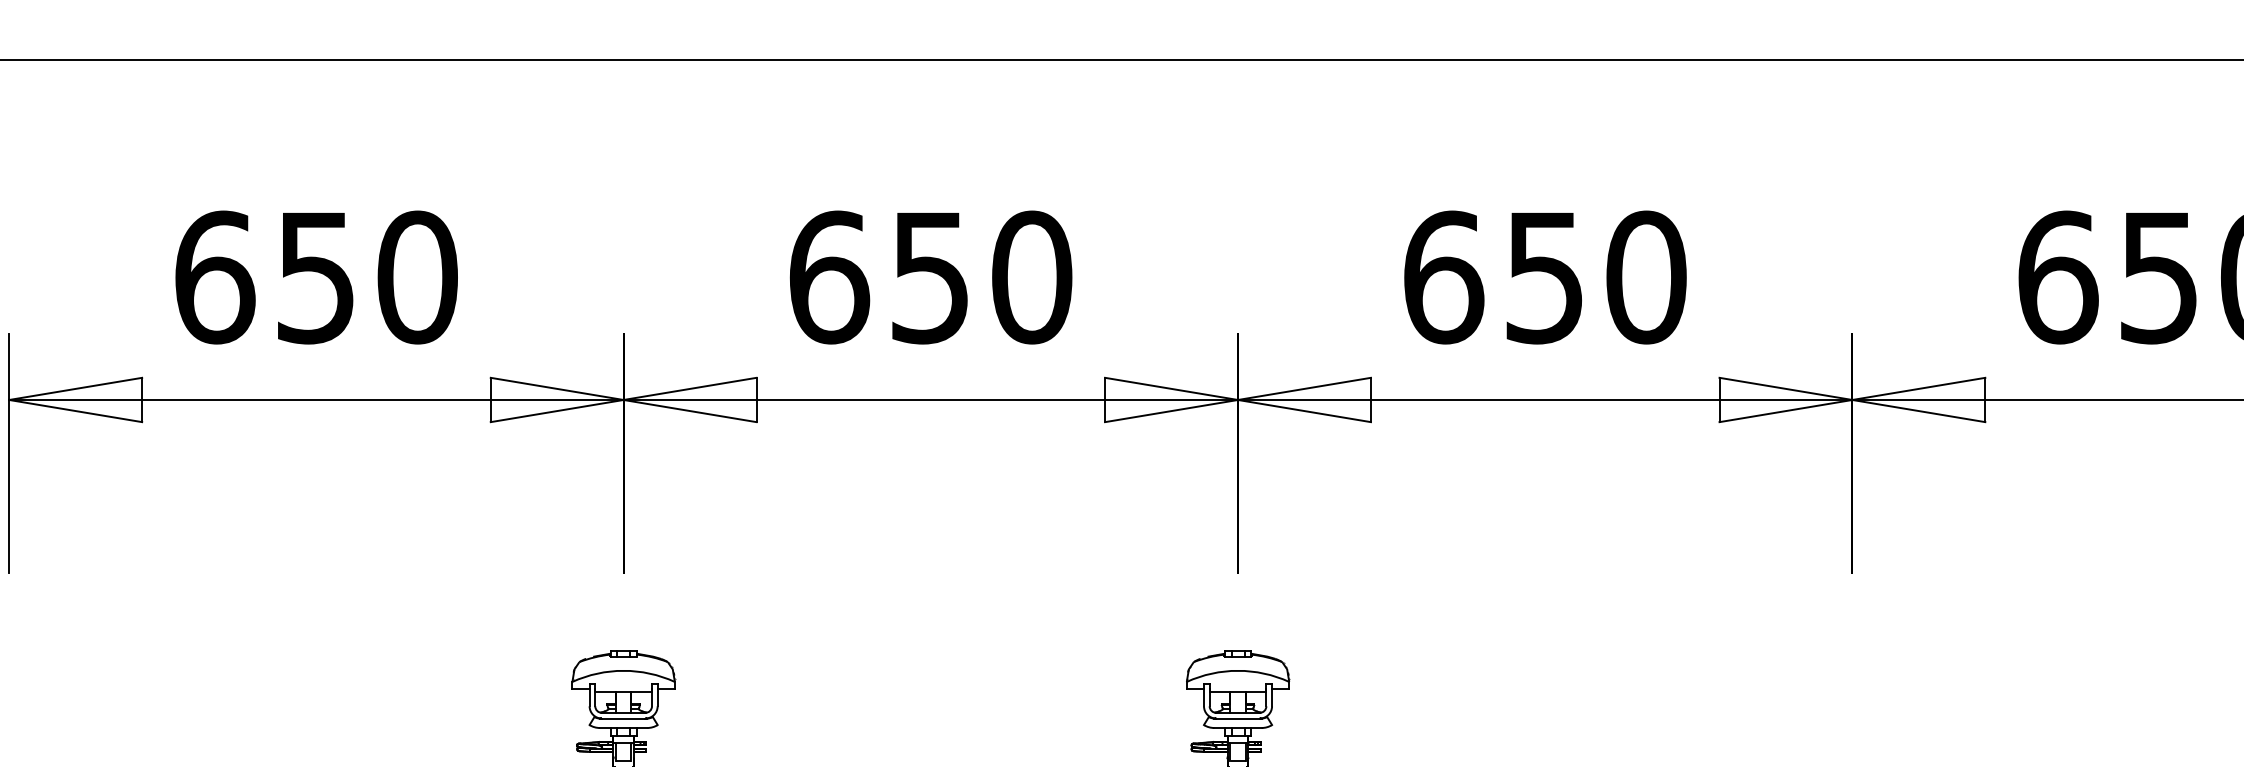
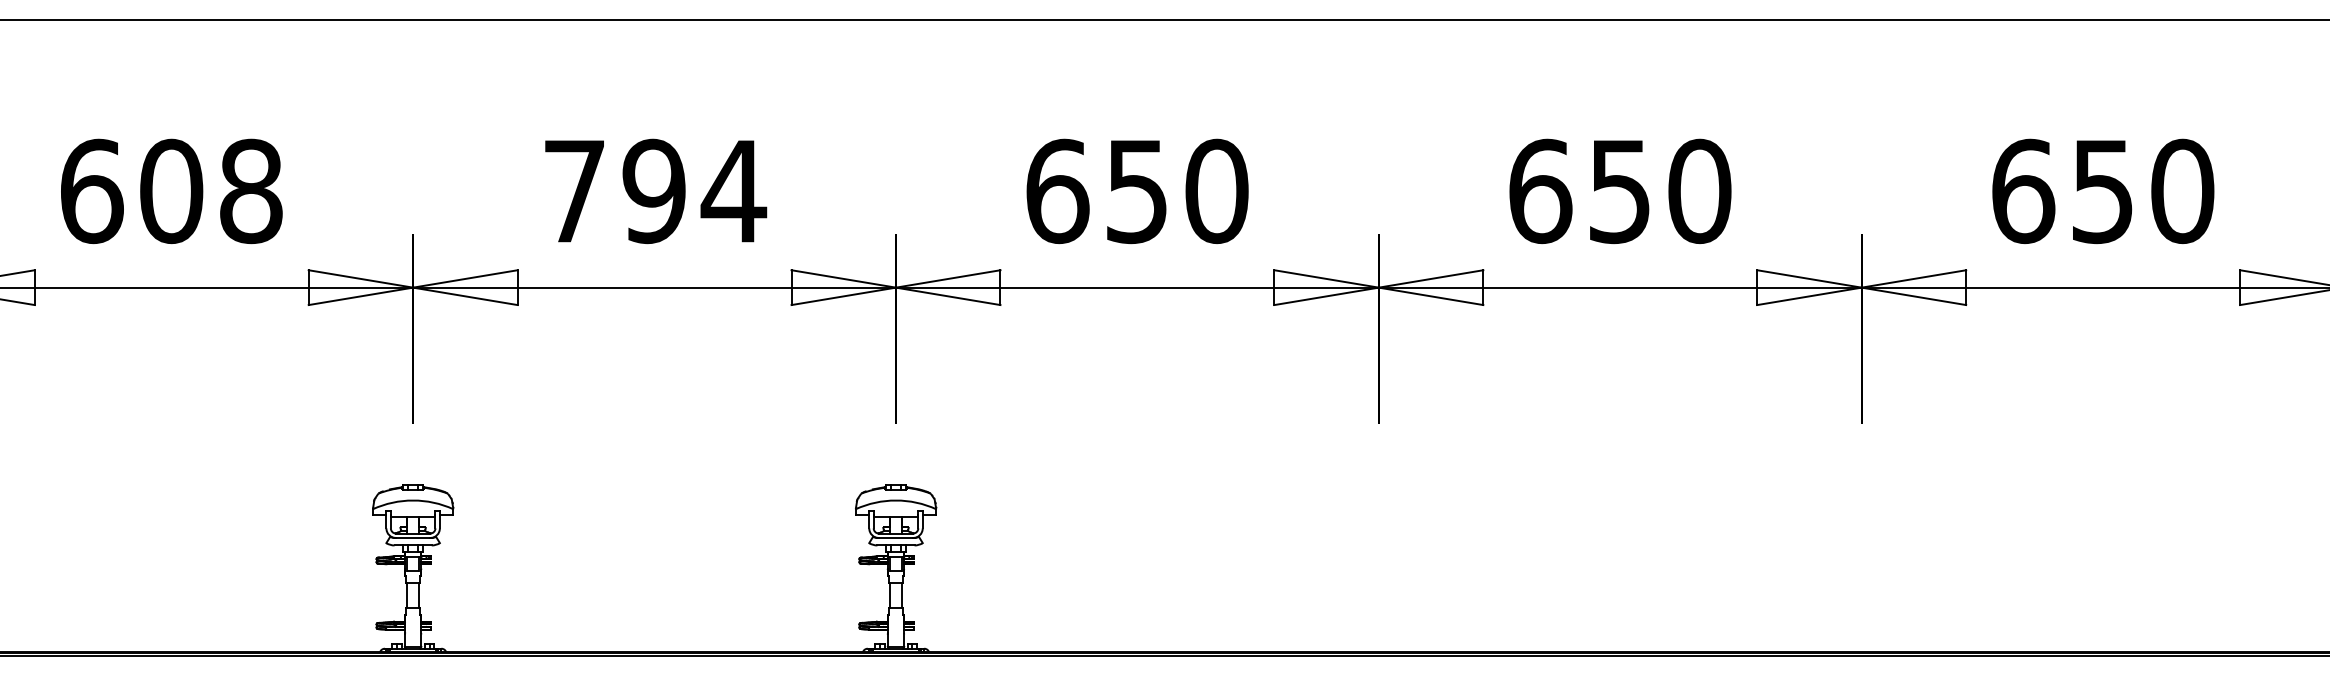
text: (367, 277) -> (211, 191), 650 -> 608
text: (932, 277) -> (655, 191), 650 -> 794

